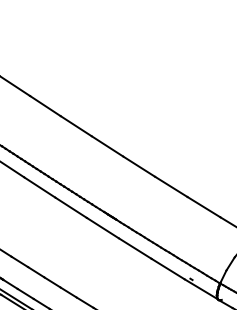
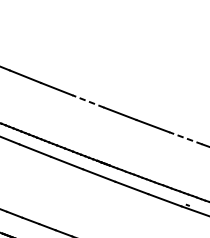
line: (107, 146) -> (88, 101), solid -> dashed
line: (203, 206) -> (185, 137), solid -> dashed

